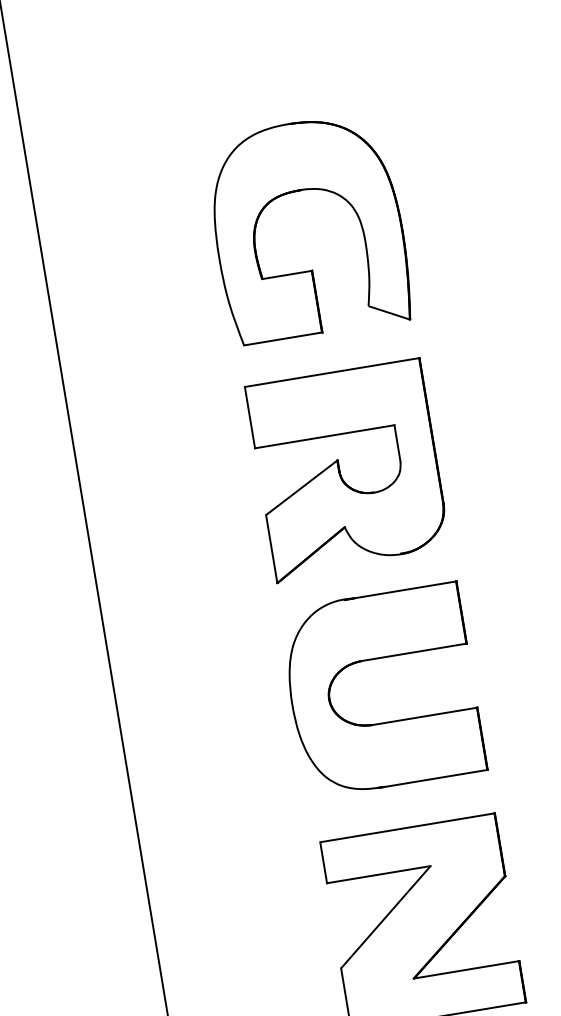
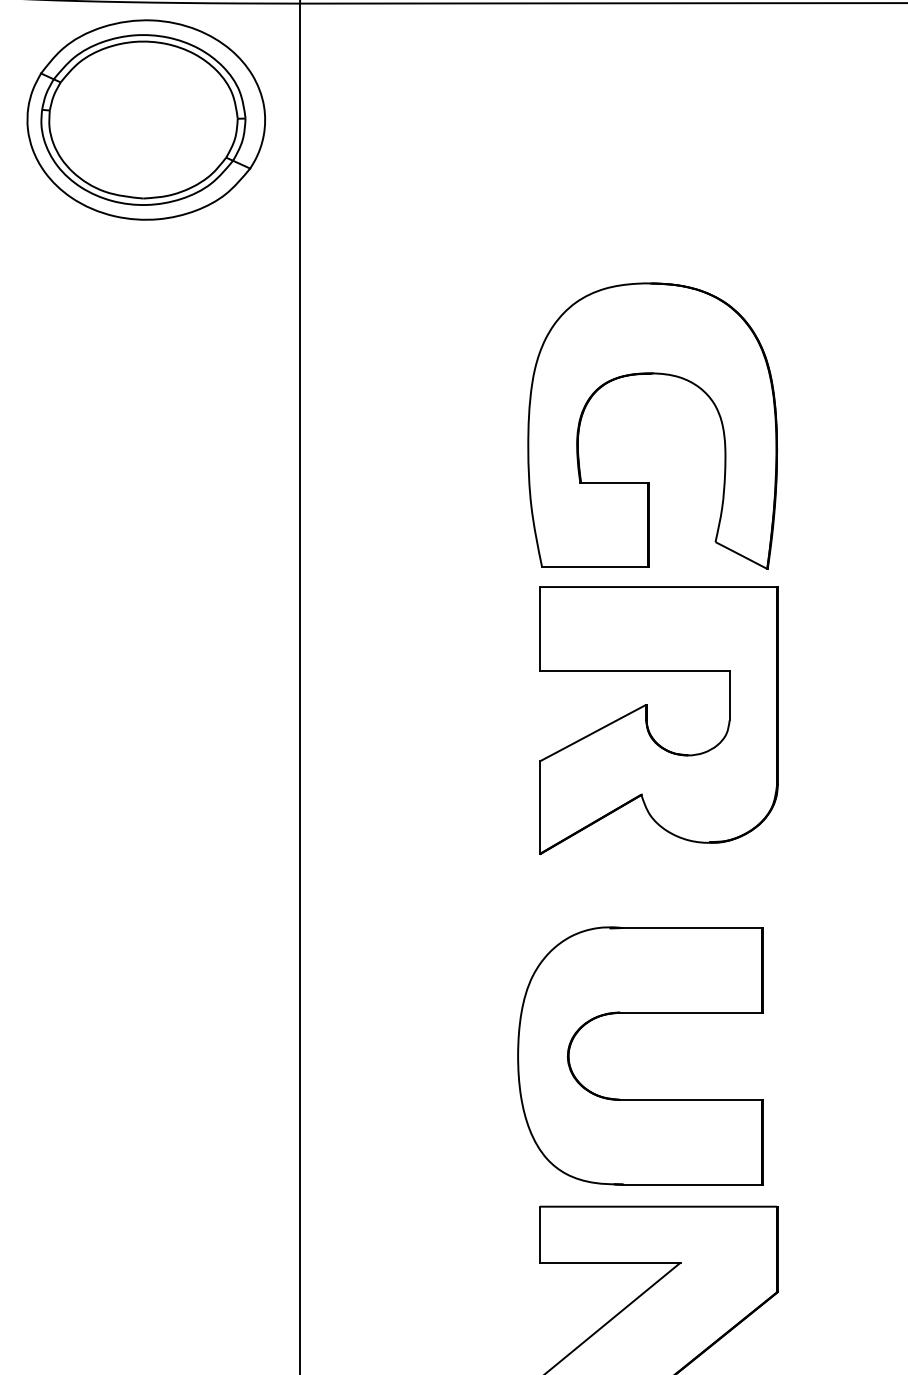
part: (301, 190) -> (652, 374), moved
part: (377, 659) -> (640, 1013), moved

